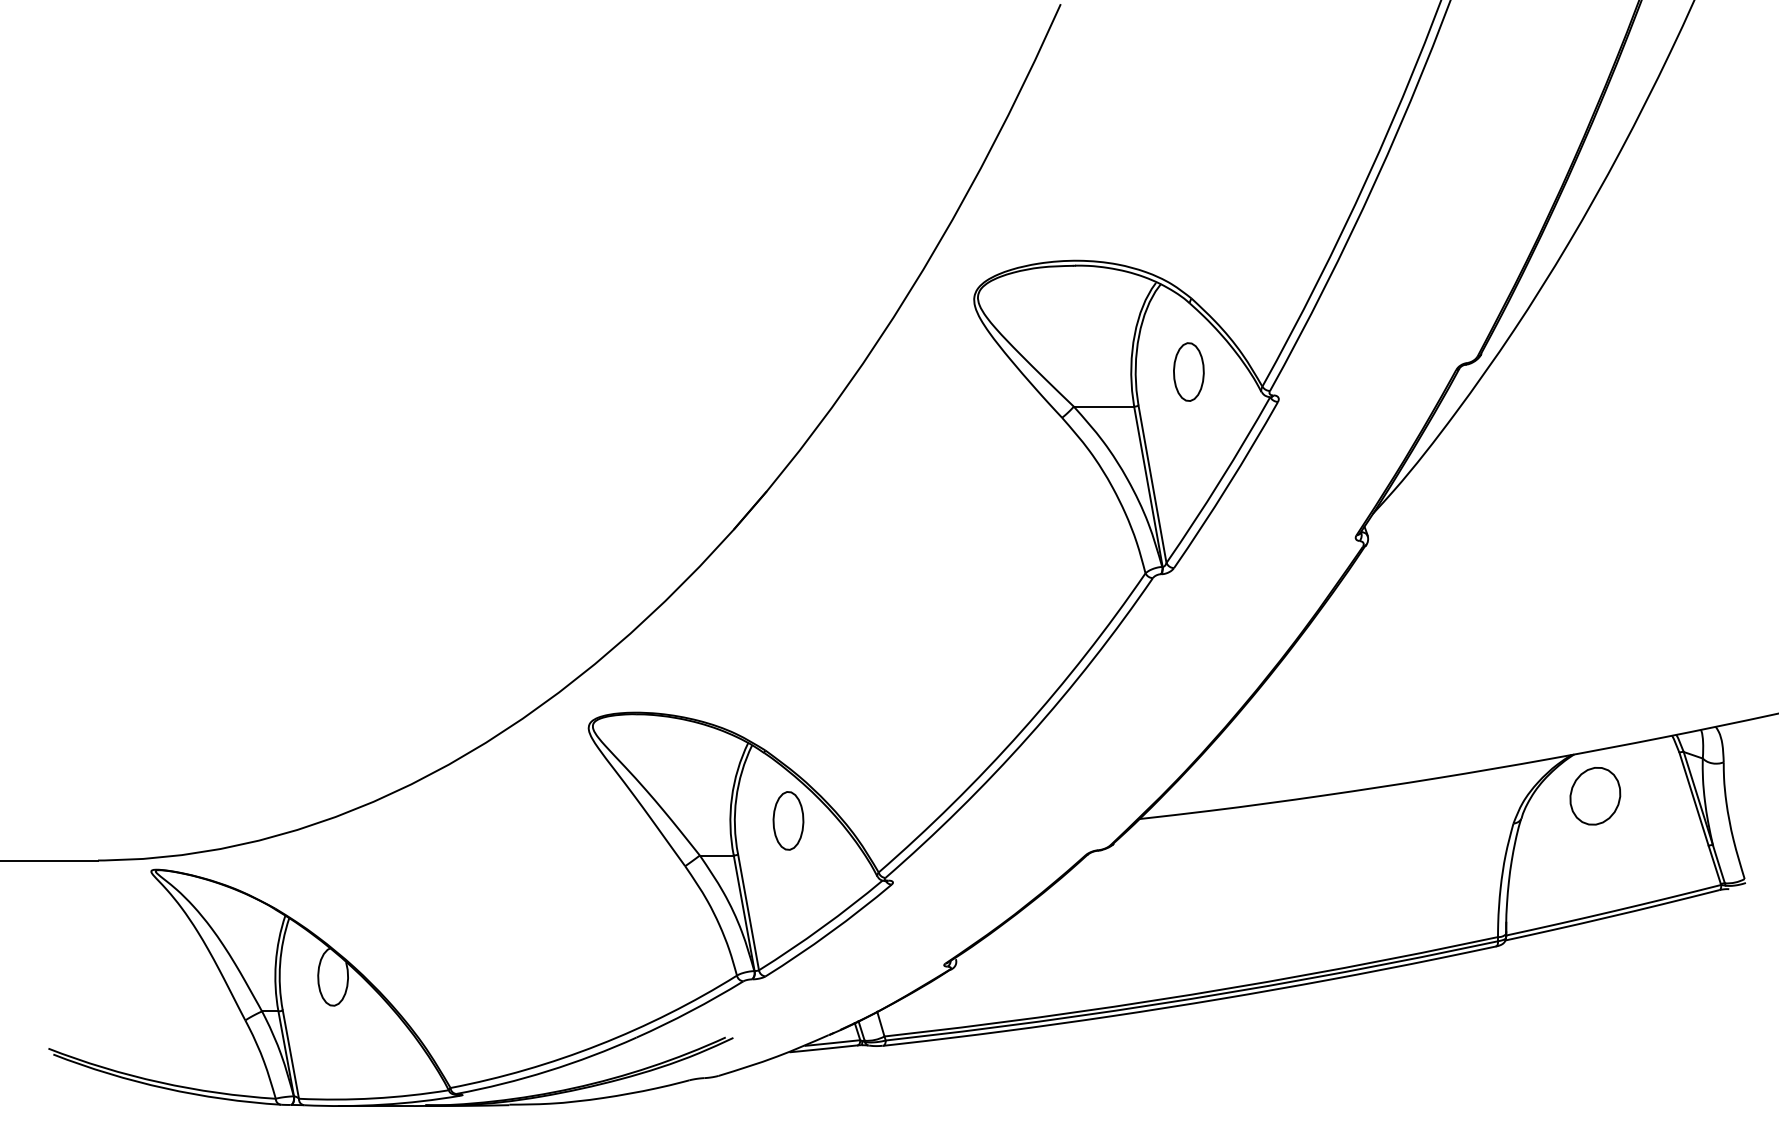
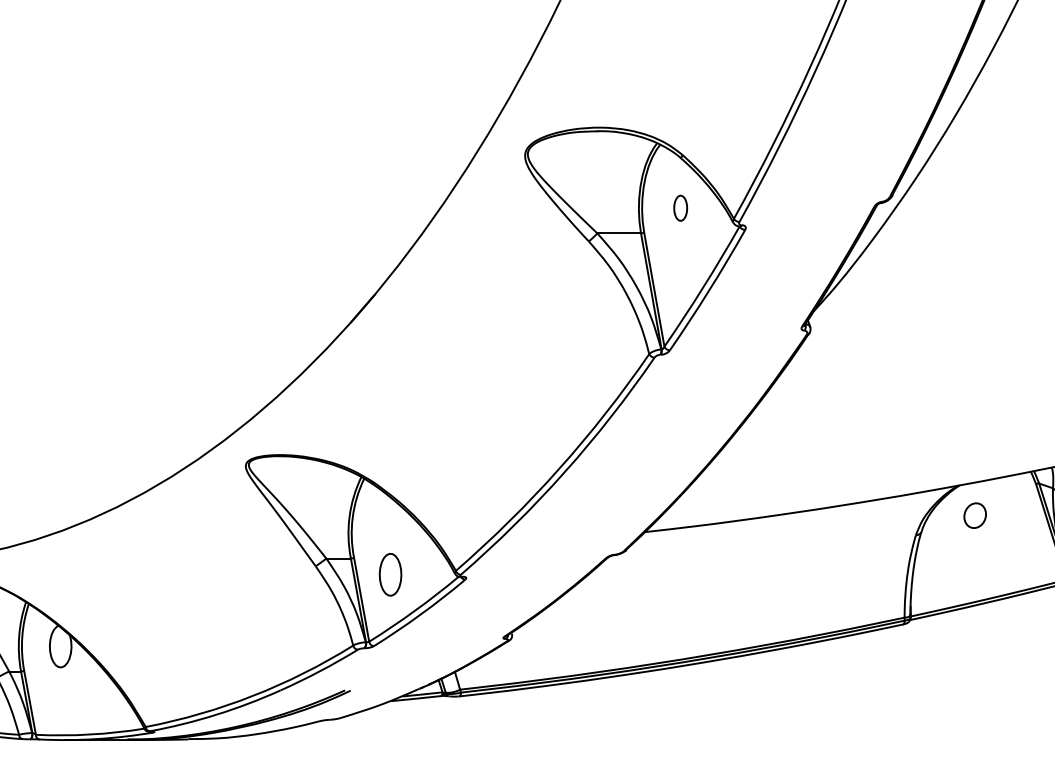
part: (1188, 371) -> (680, 207), size x0.6
part: (1595, 796) -> (975, 515), size x0.6
part: (788, 820) -> (390, 574), moved

